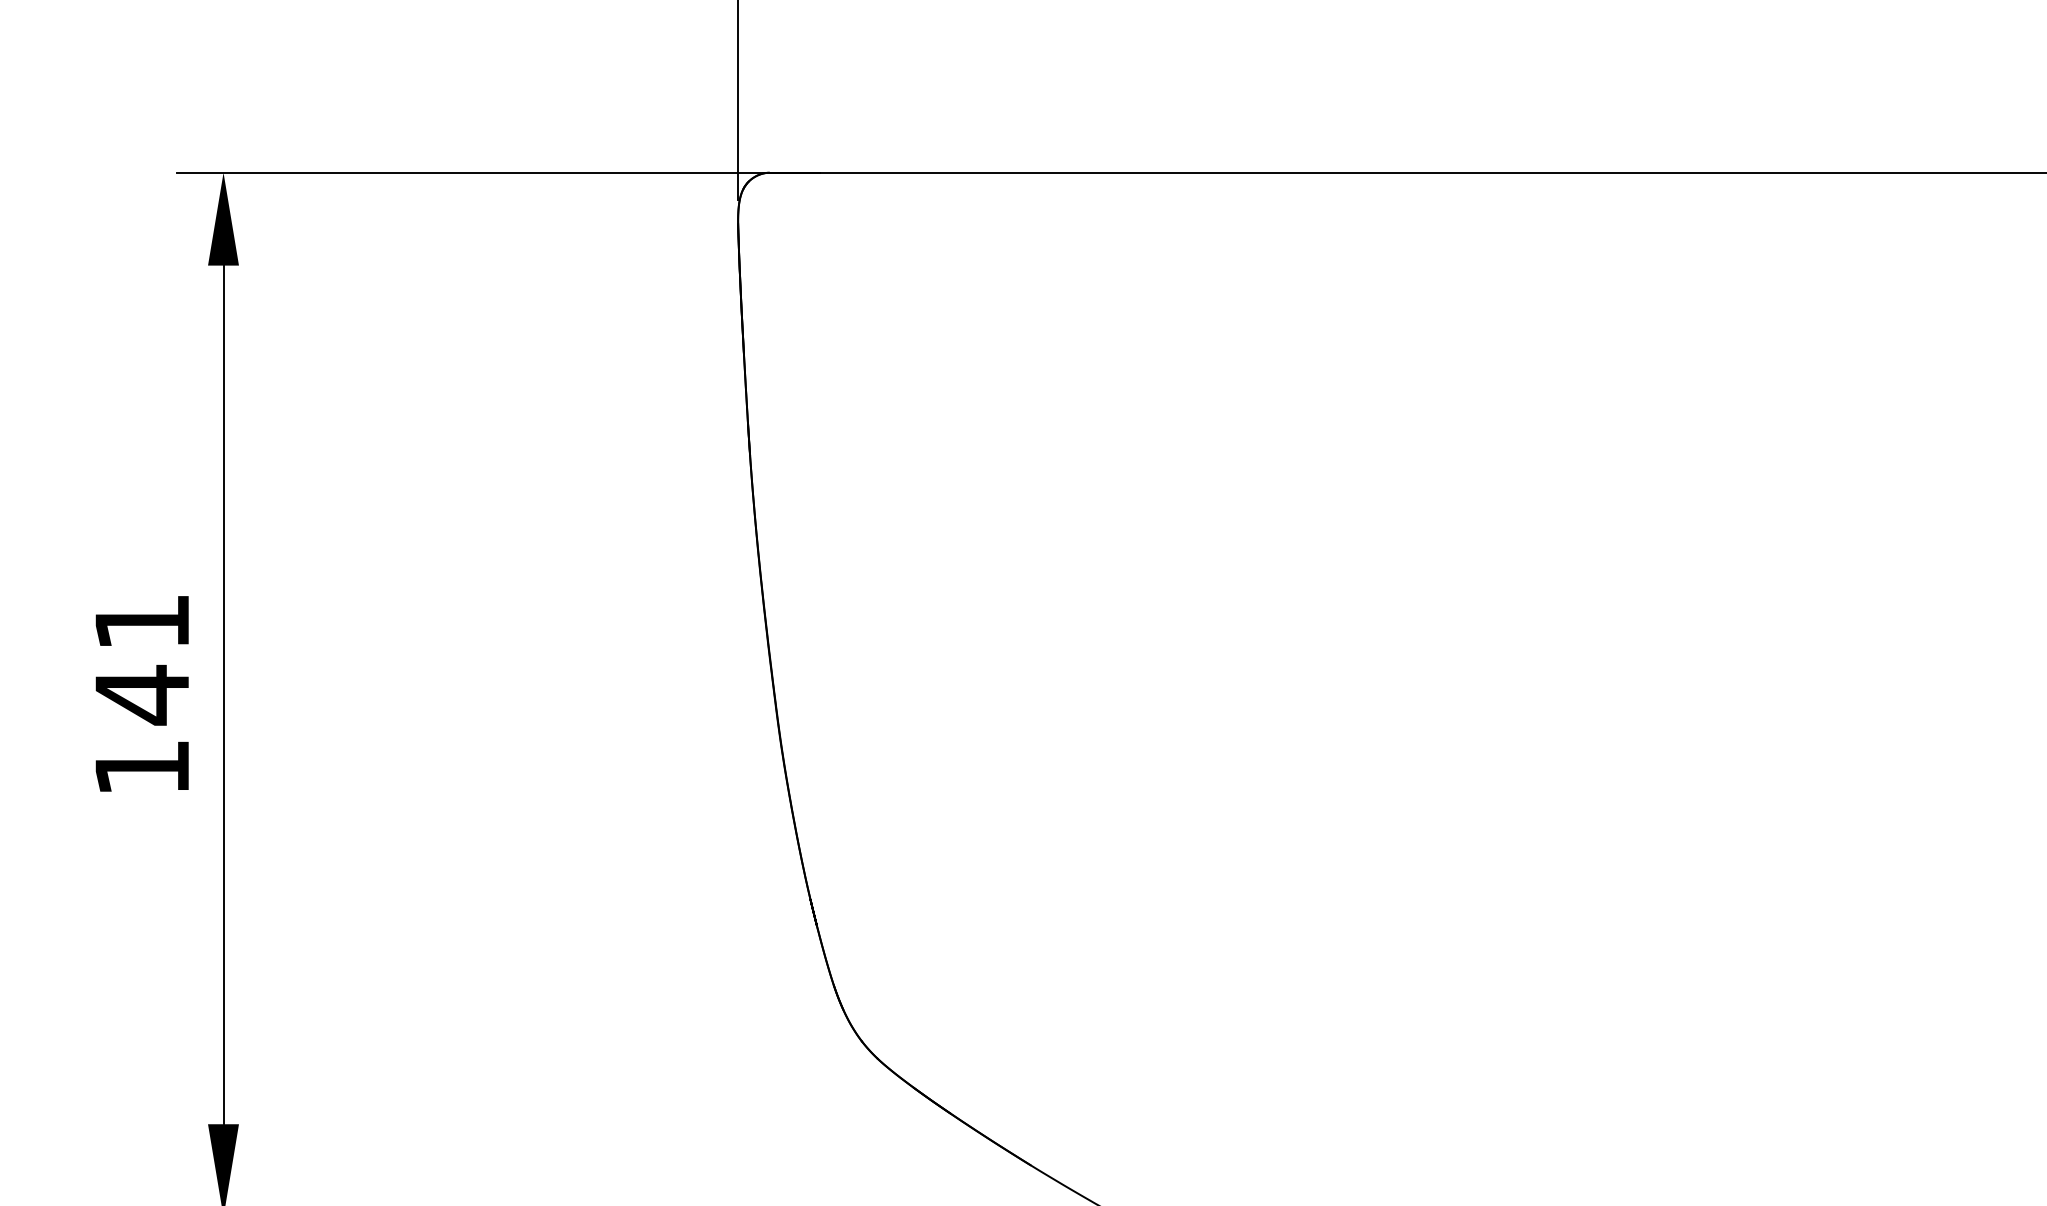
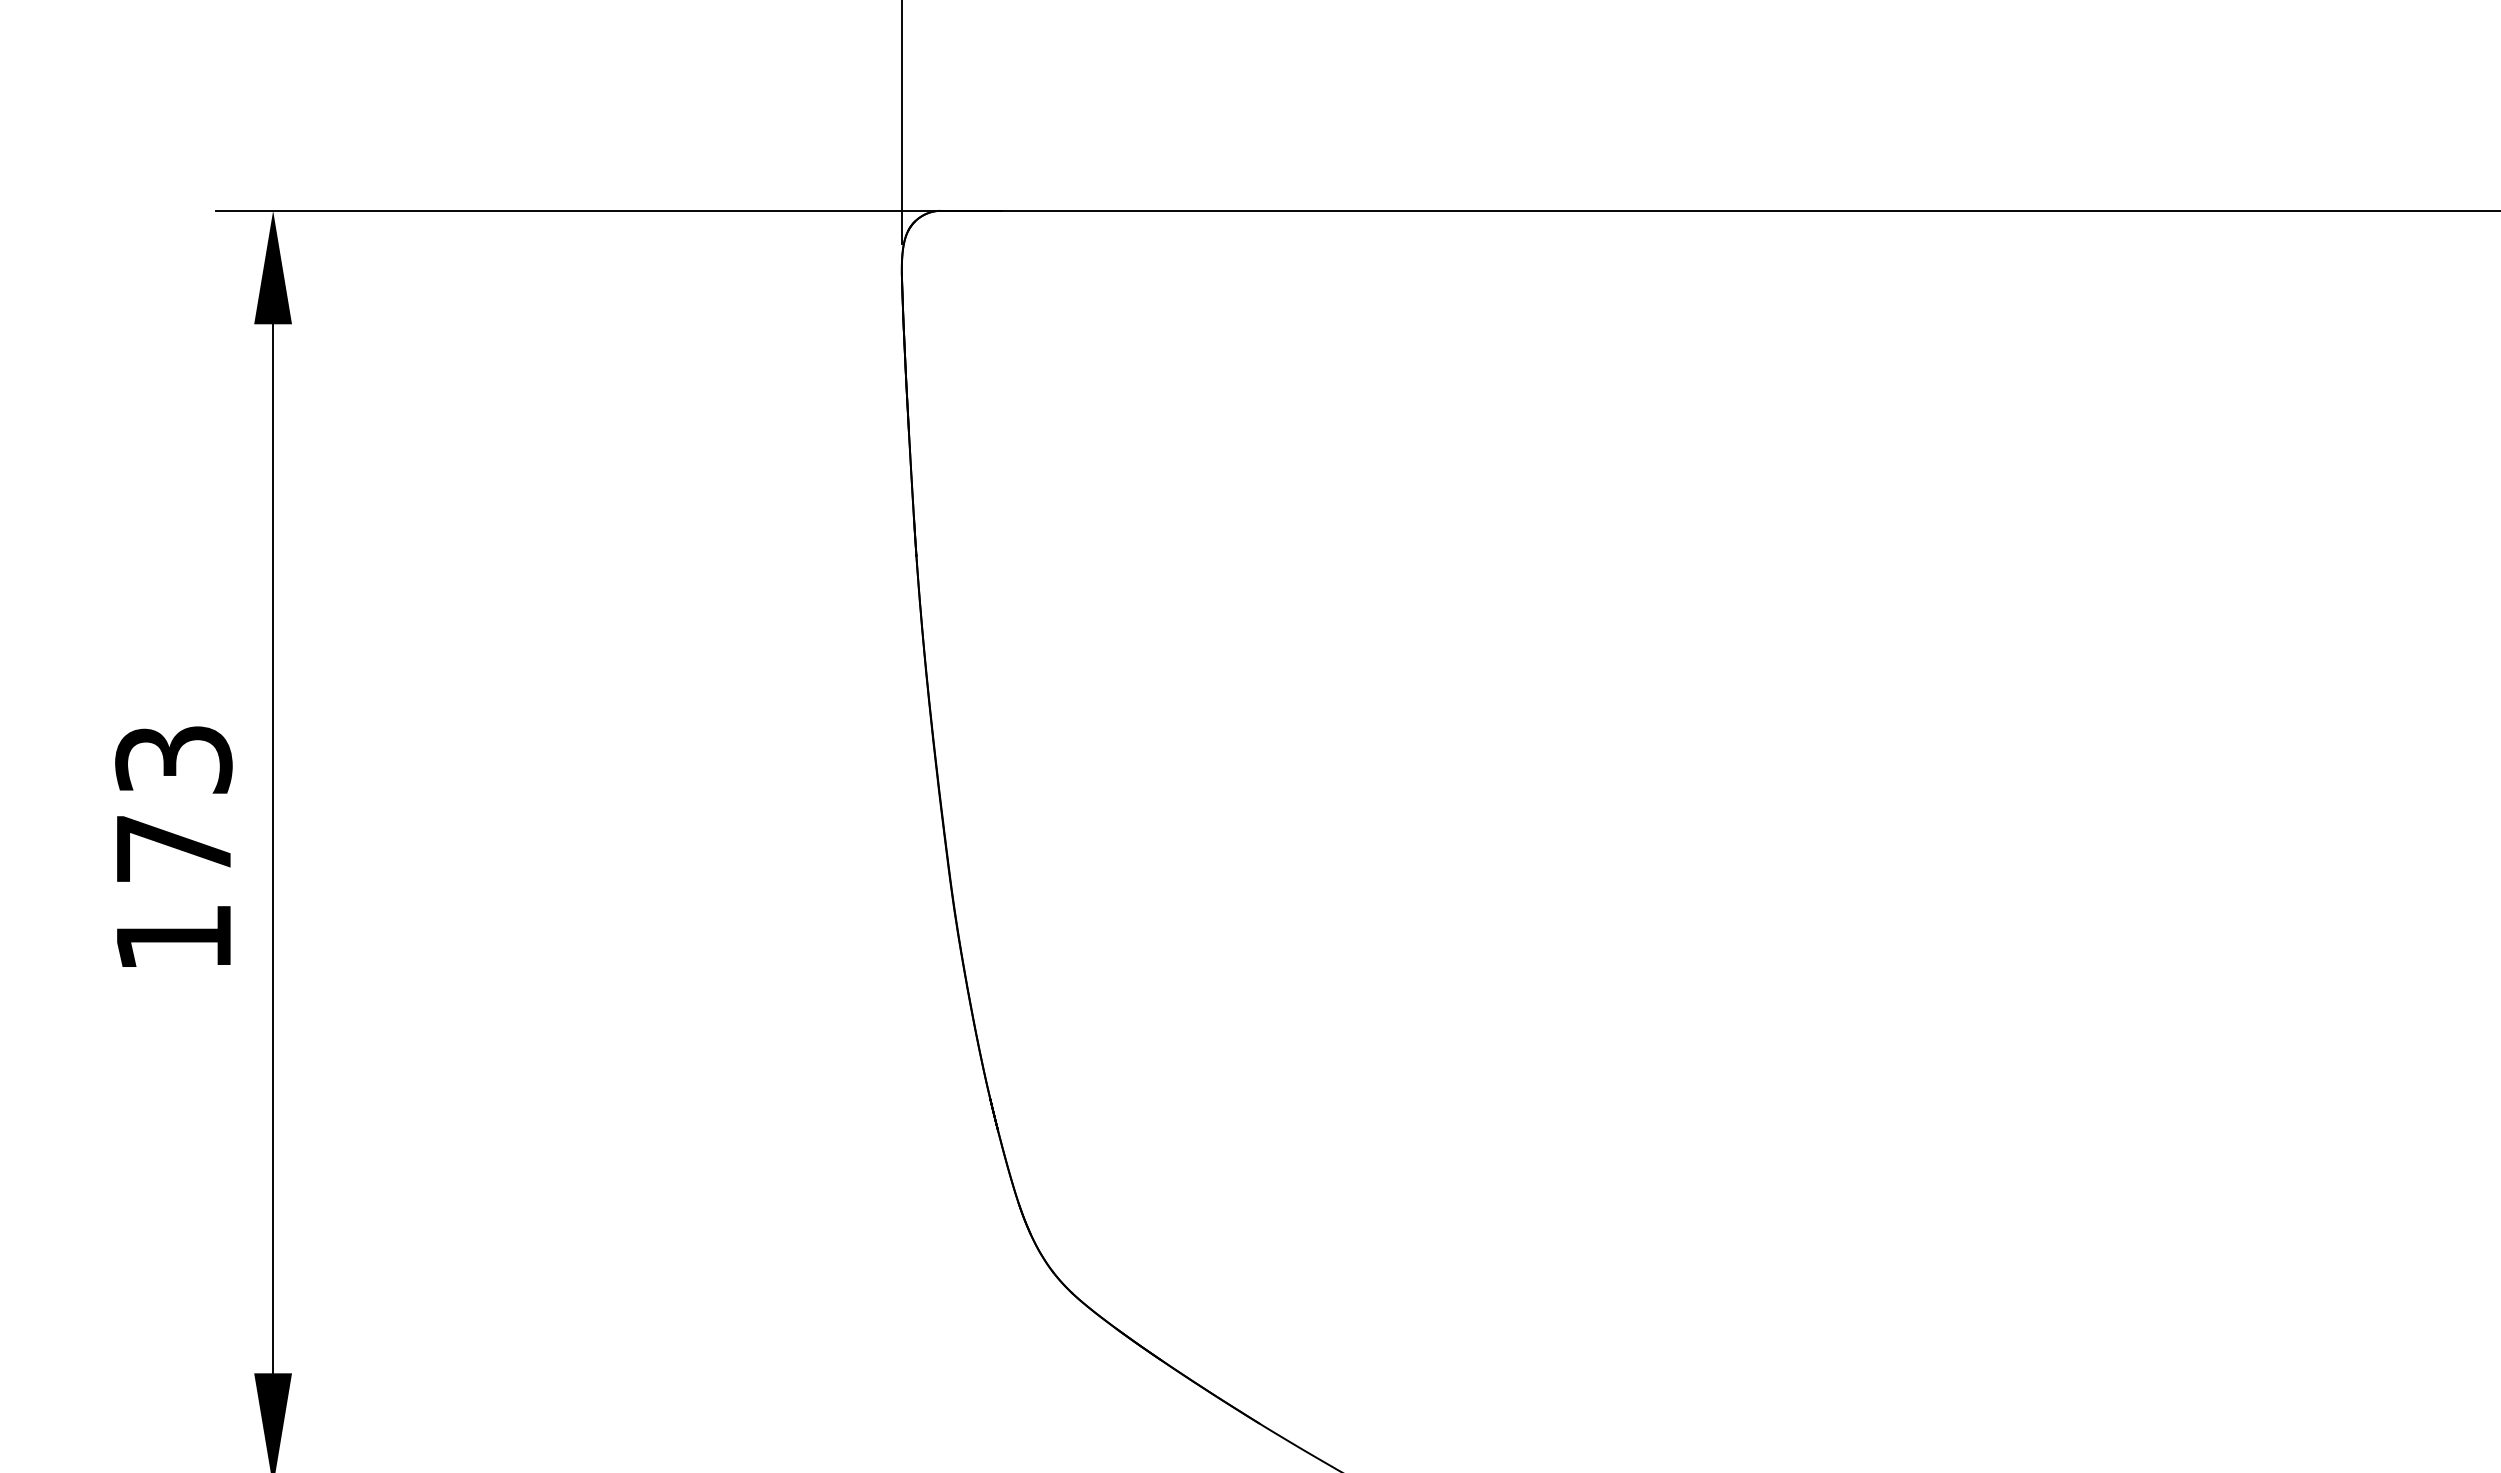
text: (141, 660) -> (173, 806), 141 -> 173

